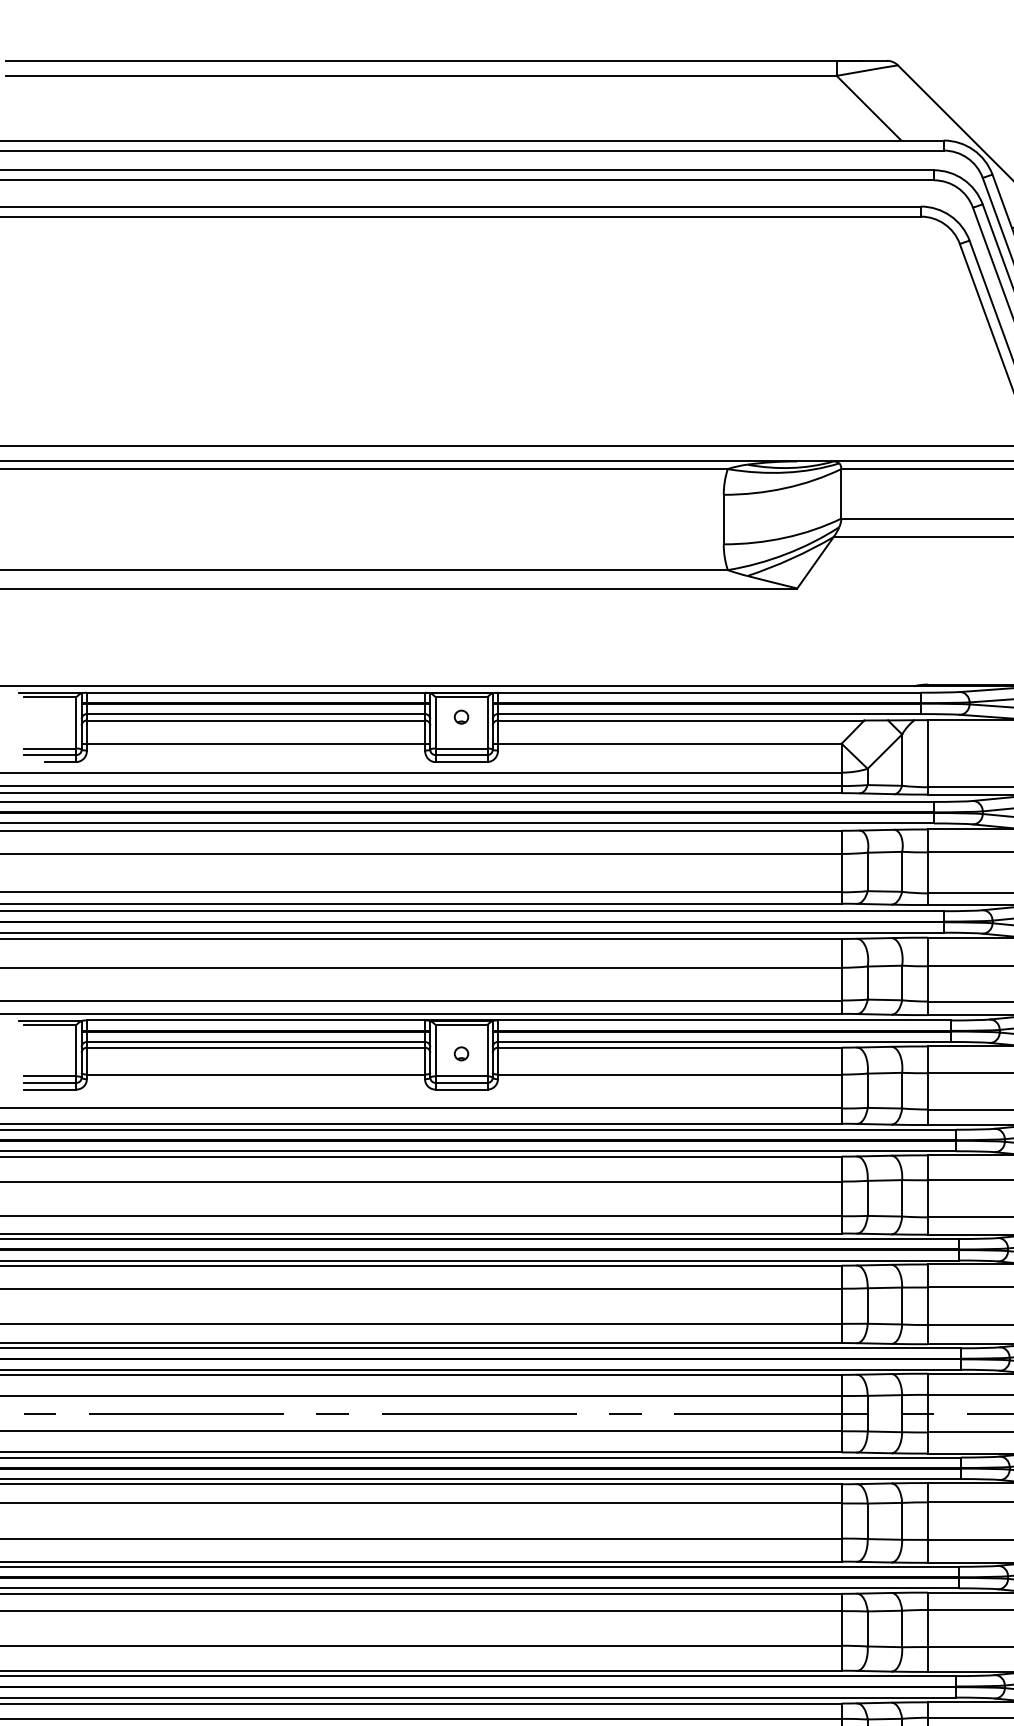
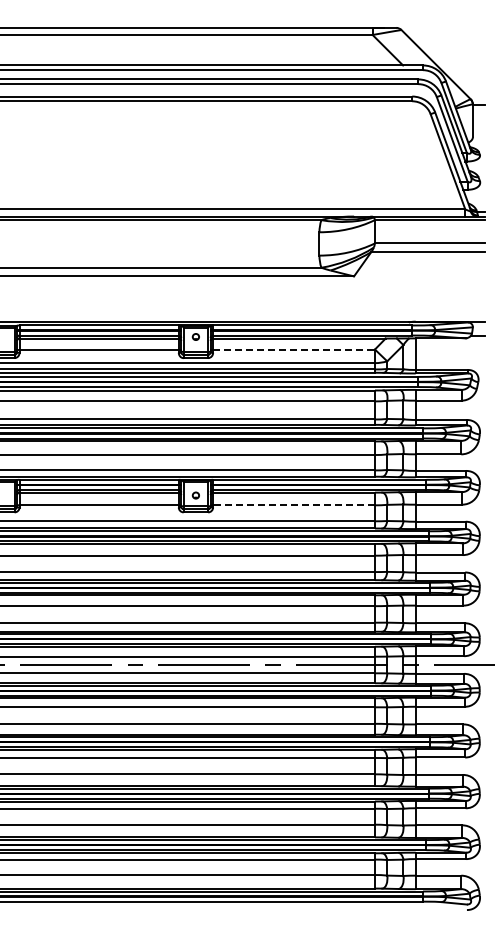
line: (670, 743) -> (294, 349), solid -> dashed
line: (670, 1074) -> (294, 505), solid -> dashed

